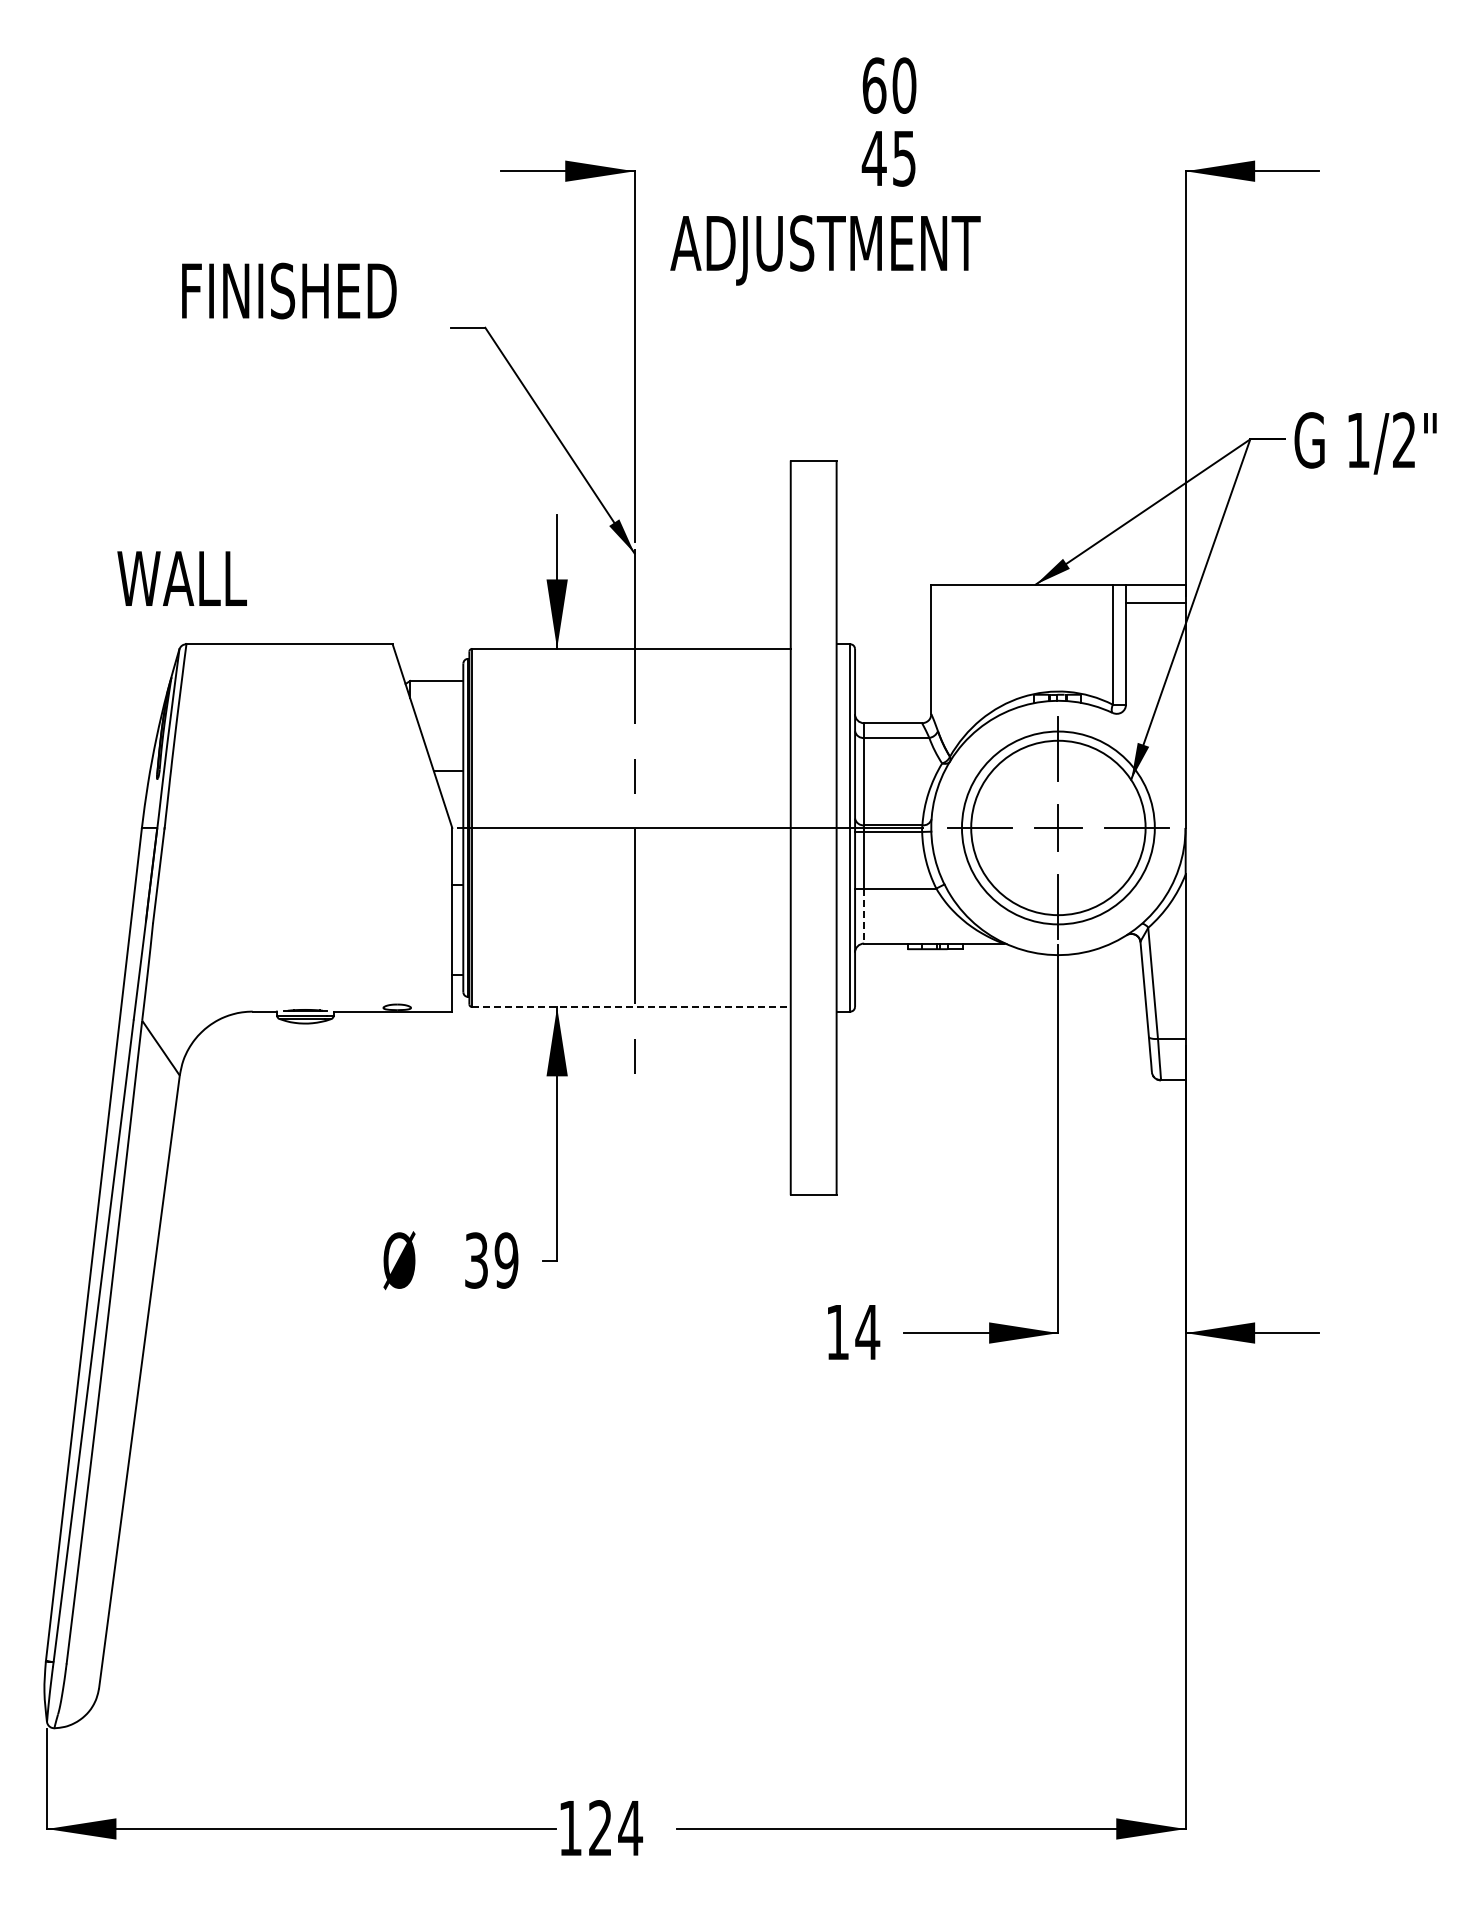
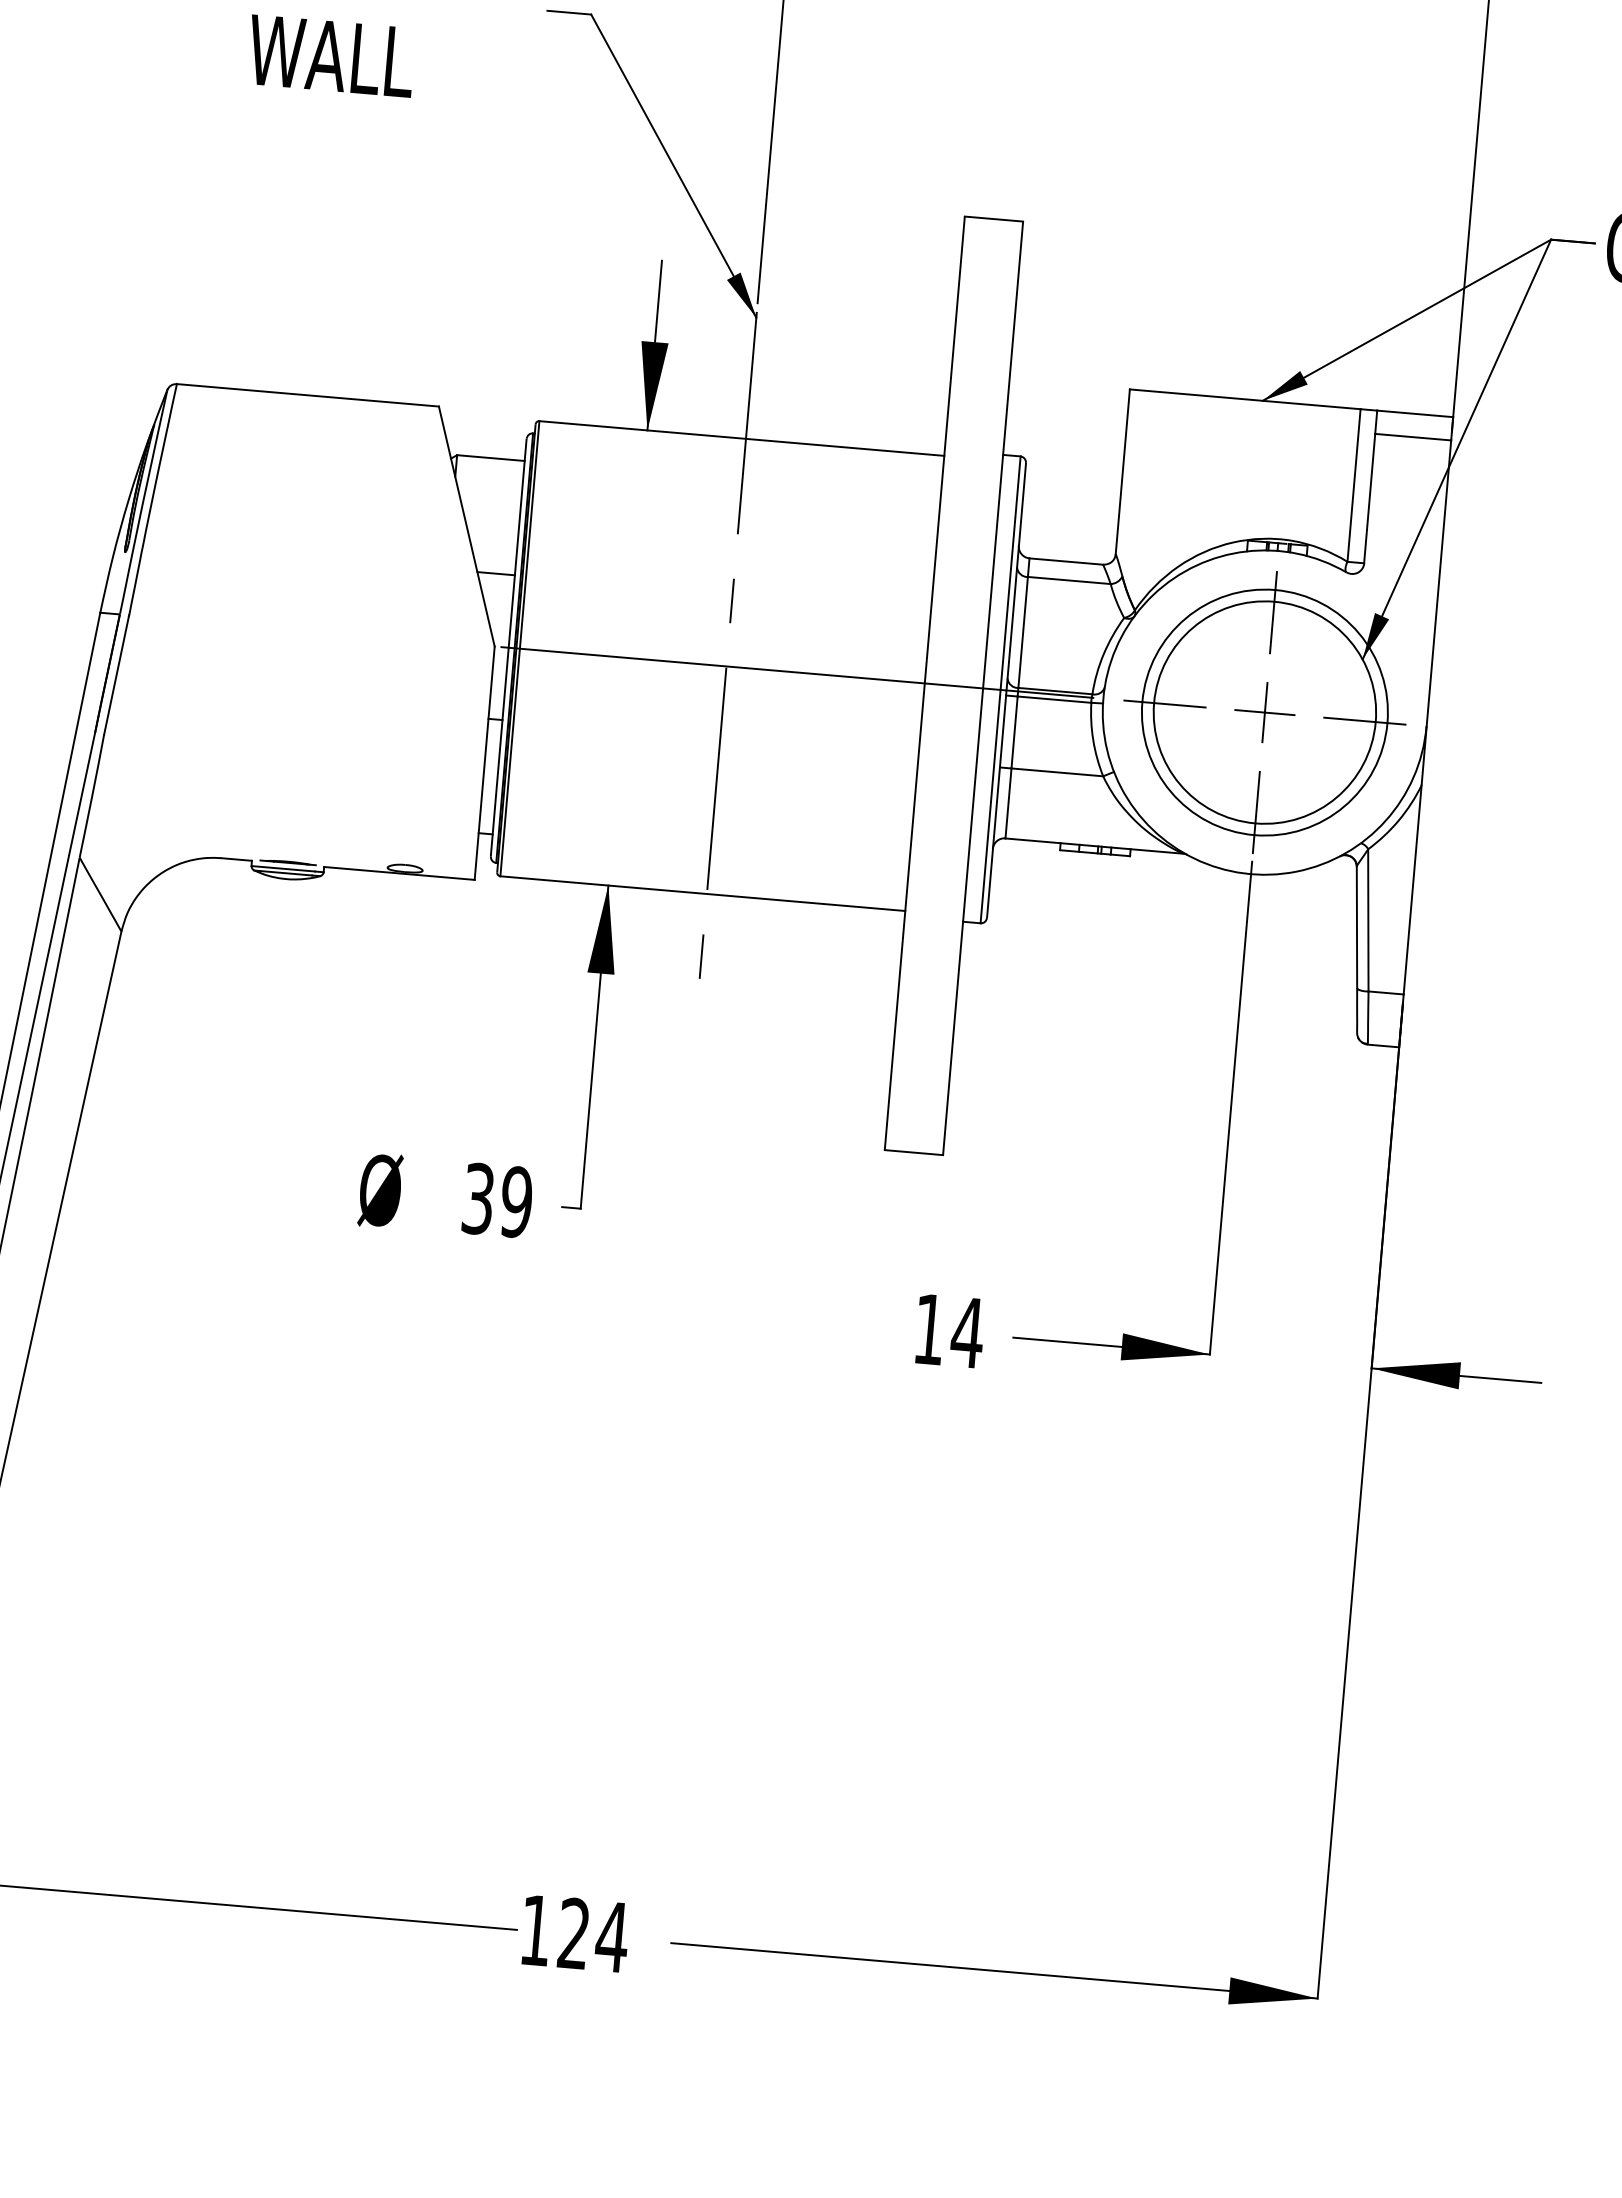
text: (181, 578) -> (330, 55), moved
line: (864, 916) -> (1008, 803), dashed -> solid
line: (631, 1007) -> (702, 894), dashed -> solid

